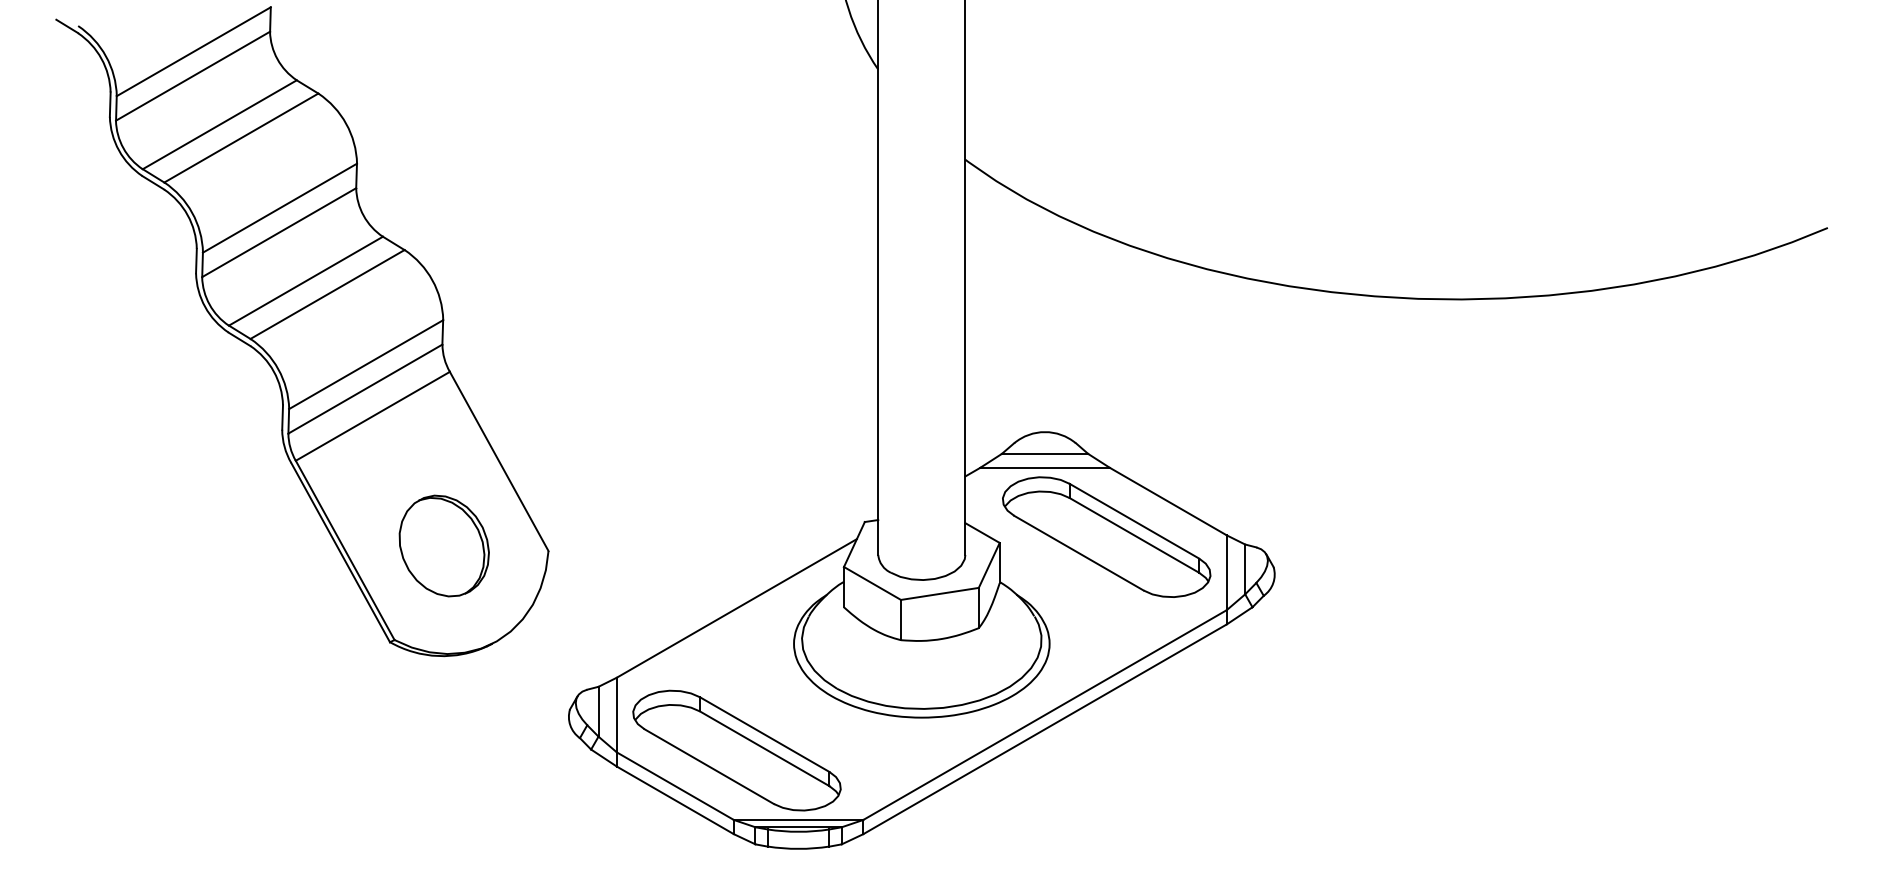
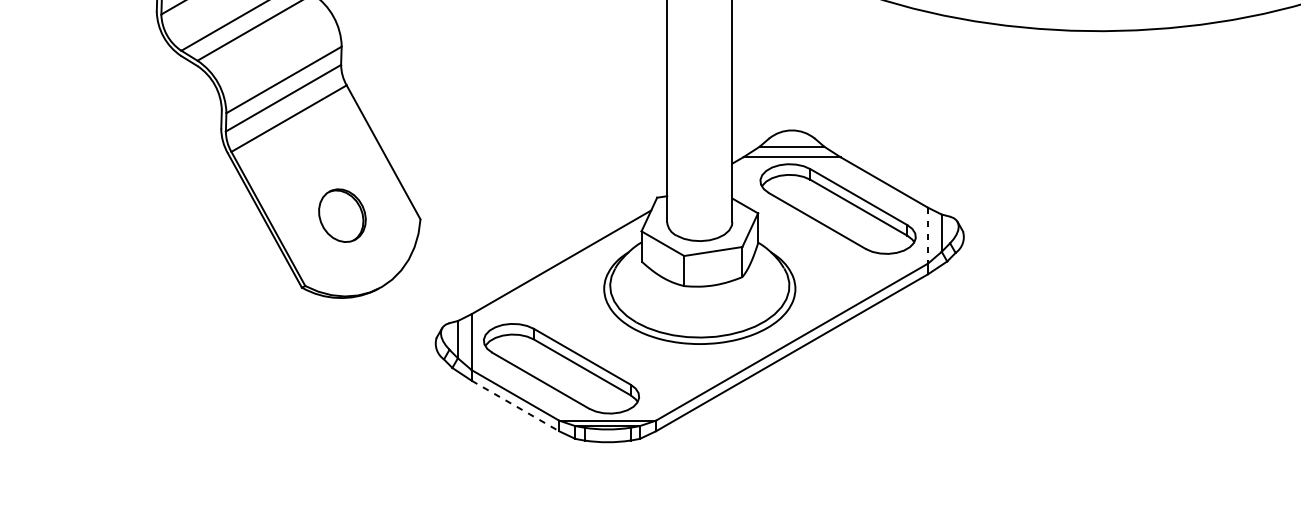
part: (443, 545) -> (341, 215), size x0.7
line: (1226, 573) -> (927, 236), solid -> dashed
line: (675, 800) -> (515, 406), solid -> dashed

